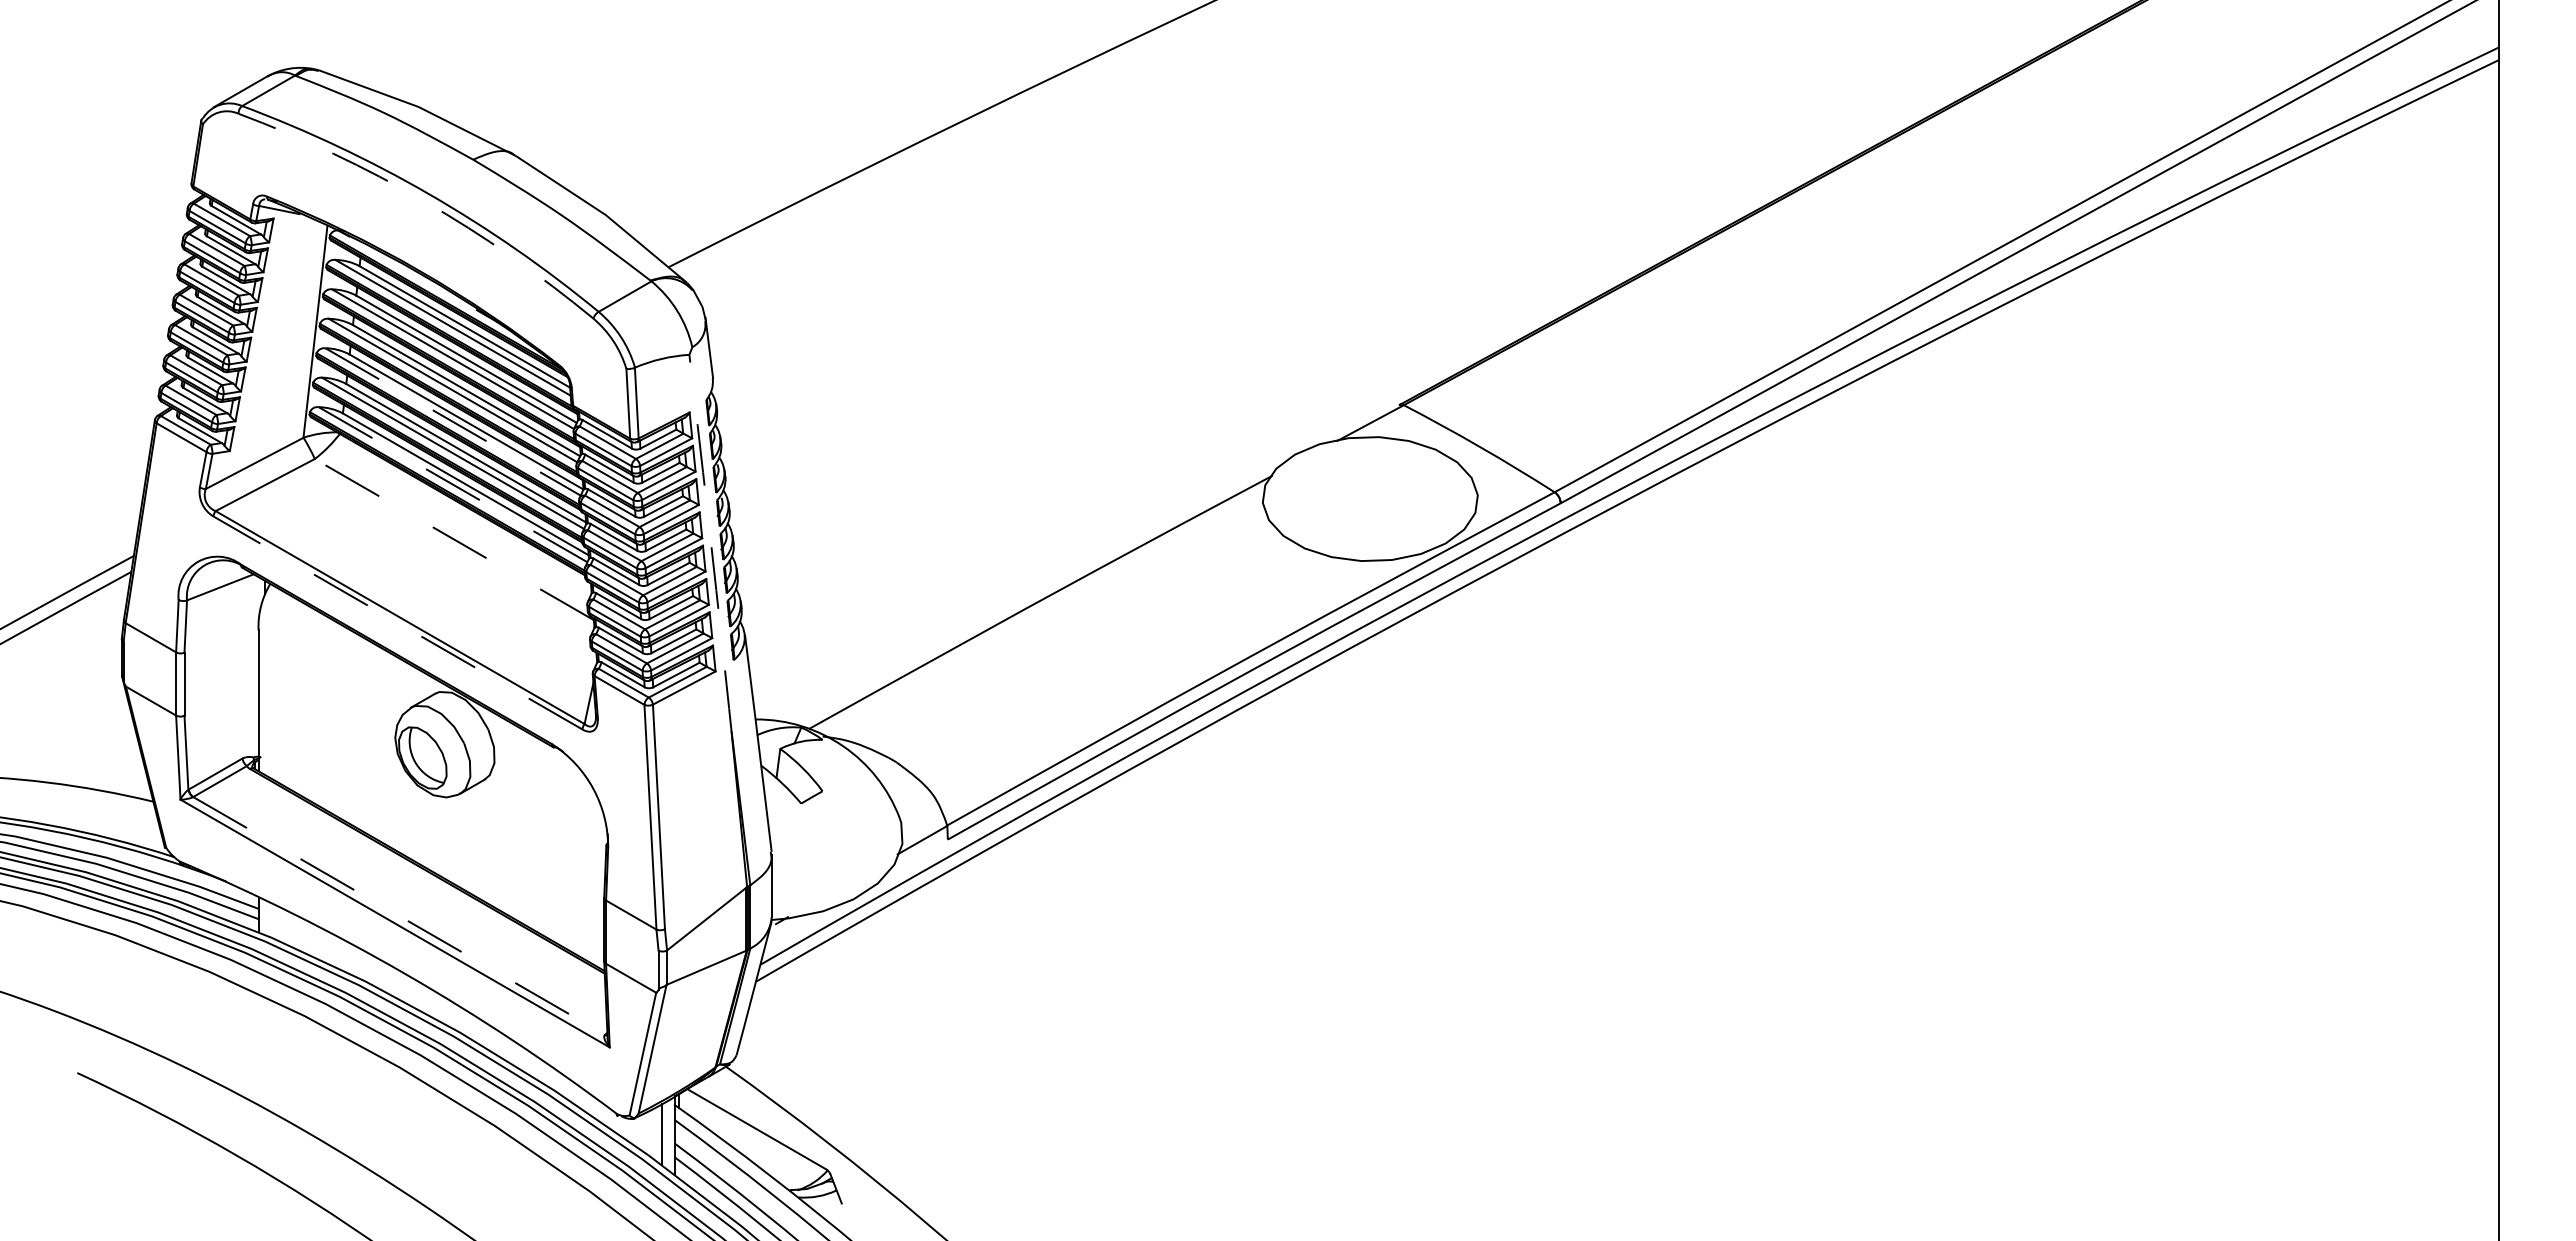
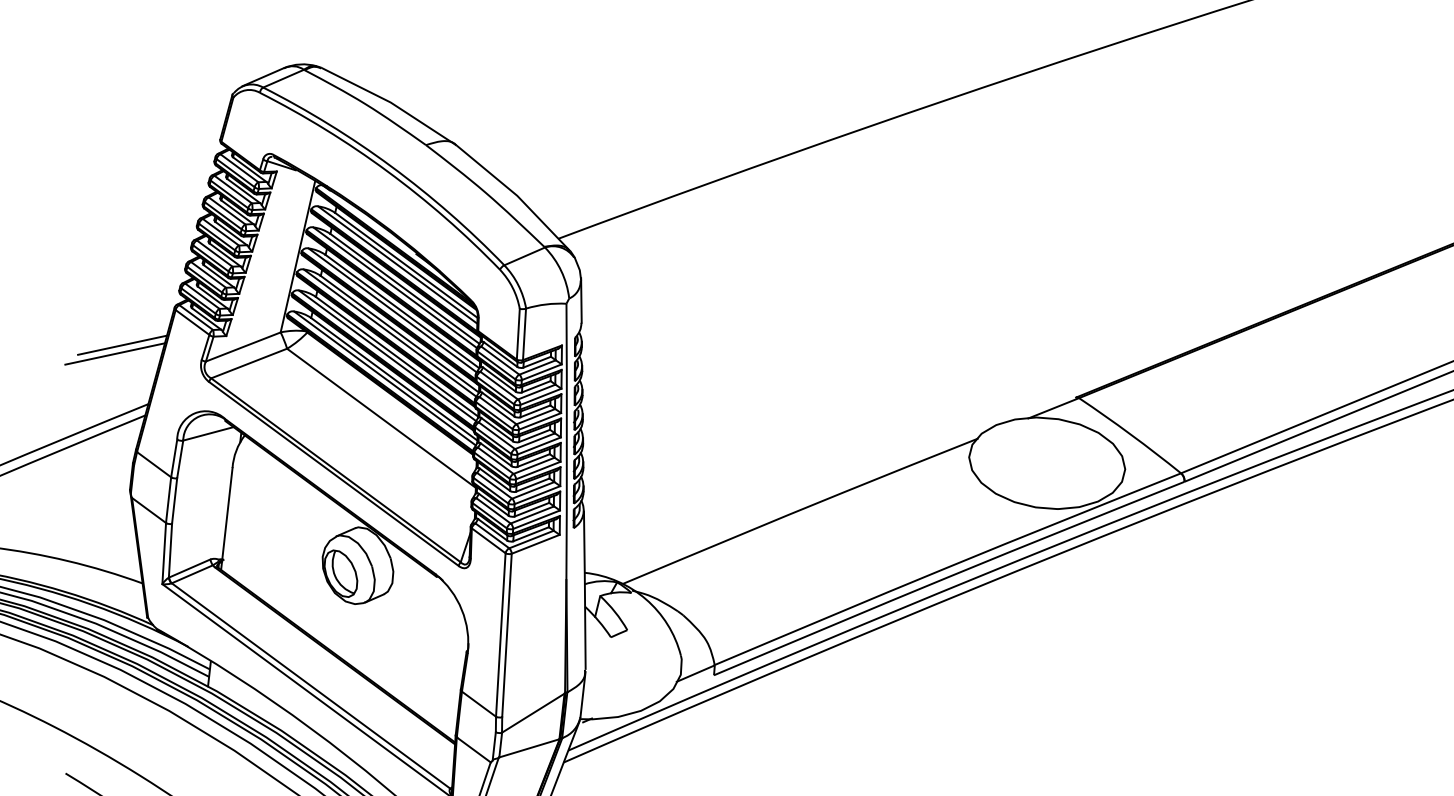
arc: (424, 201) -> (387, 171), dashed -> solid
line: (453, 422) -> (390, 333), dashed -> solid
line: (89, 479) -> (122, 345), added
line: (453, 484) -> (385, 378), dashed -> solid
line: (80, 492) -> (114, 353), added
line: (453, 539) -> (380, 418), dashed -> solid
arc: (711, 543) -> (567, 441), dashed -> solid
line: (397, 622) -> (333, 473), dashed -> solid
line: (399, 915) -> (311, 685), dashed -> solid

